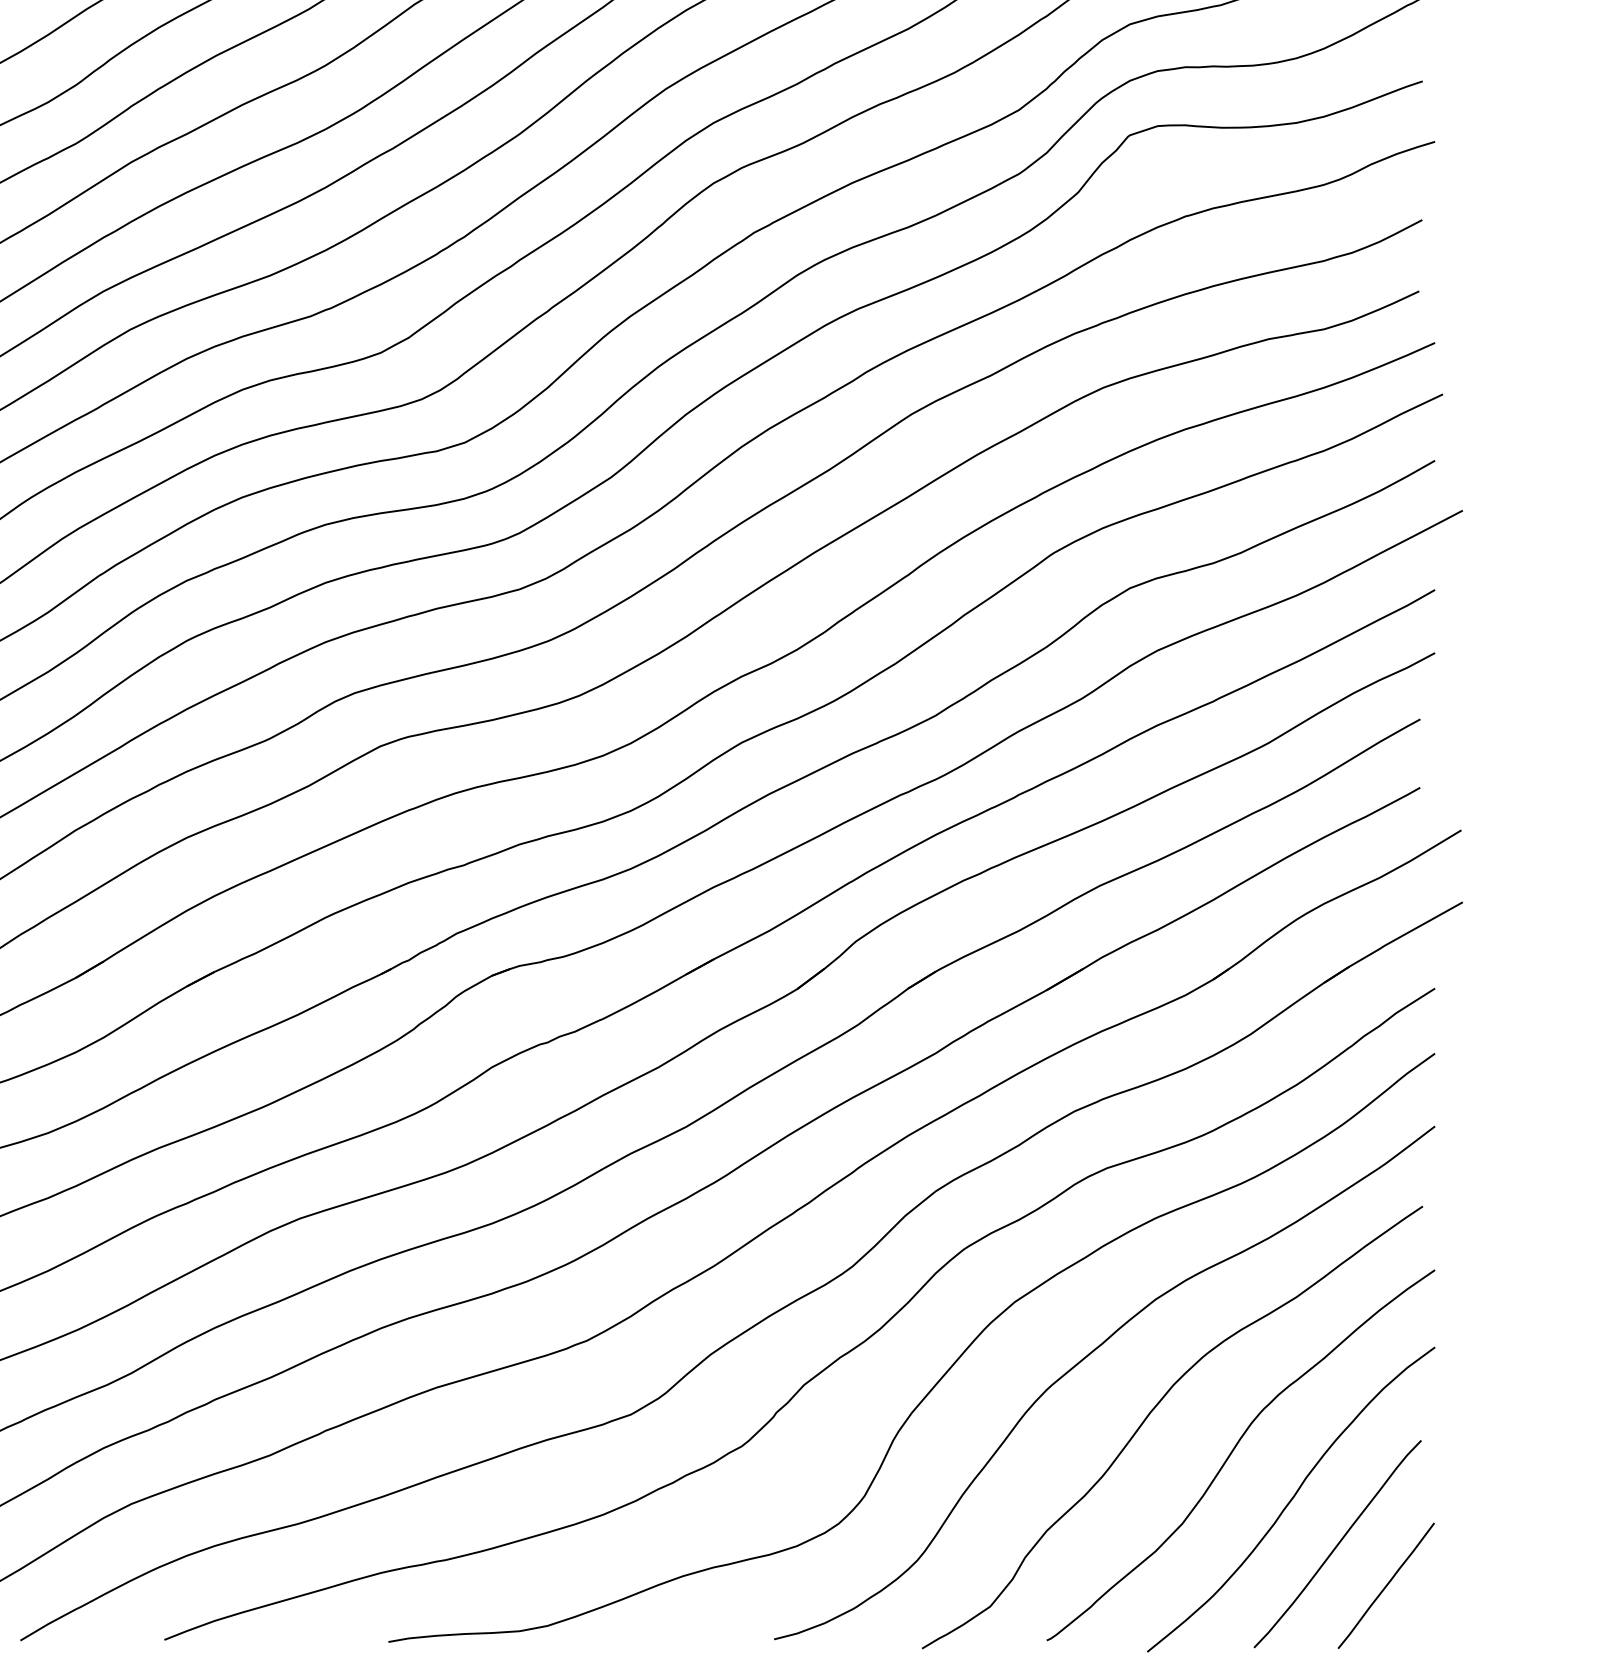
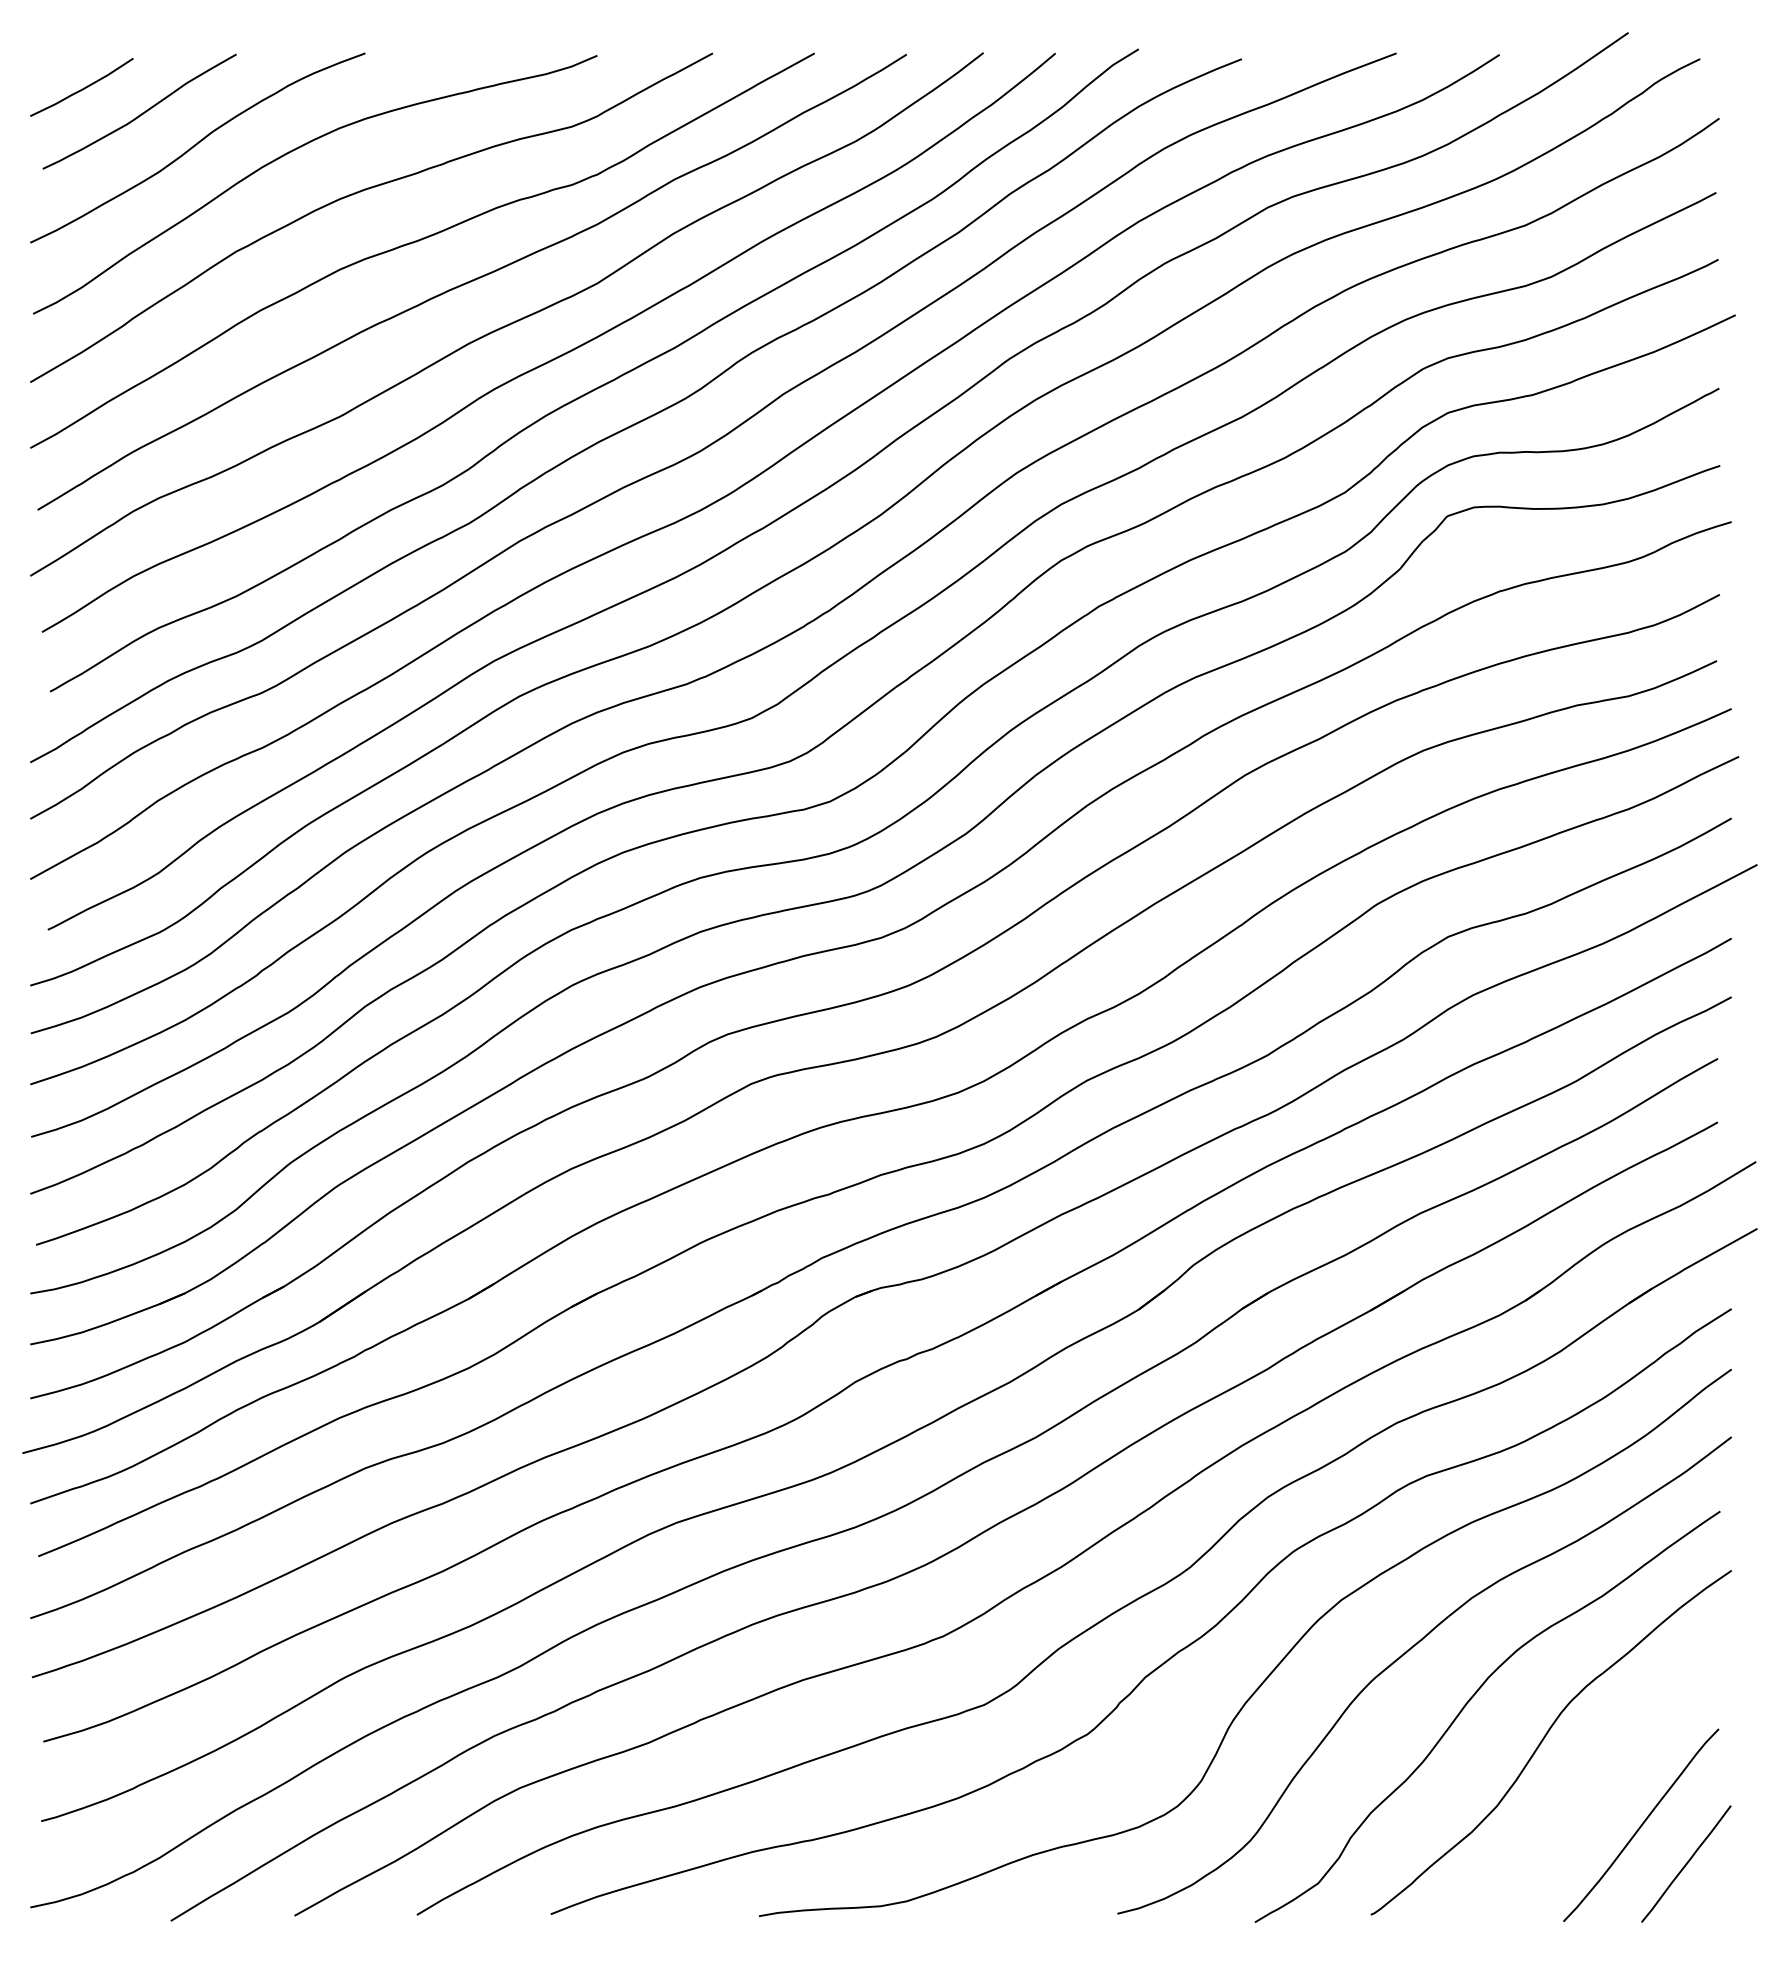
curve: (1290, 1499) -> (1597, 1783), removed

